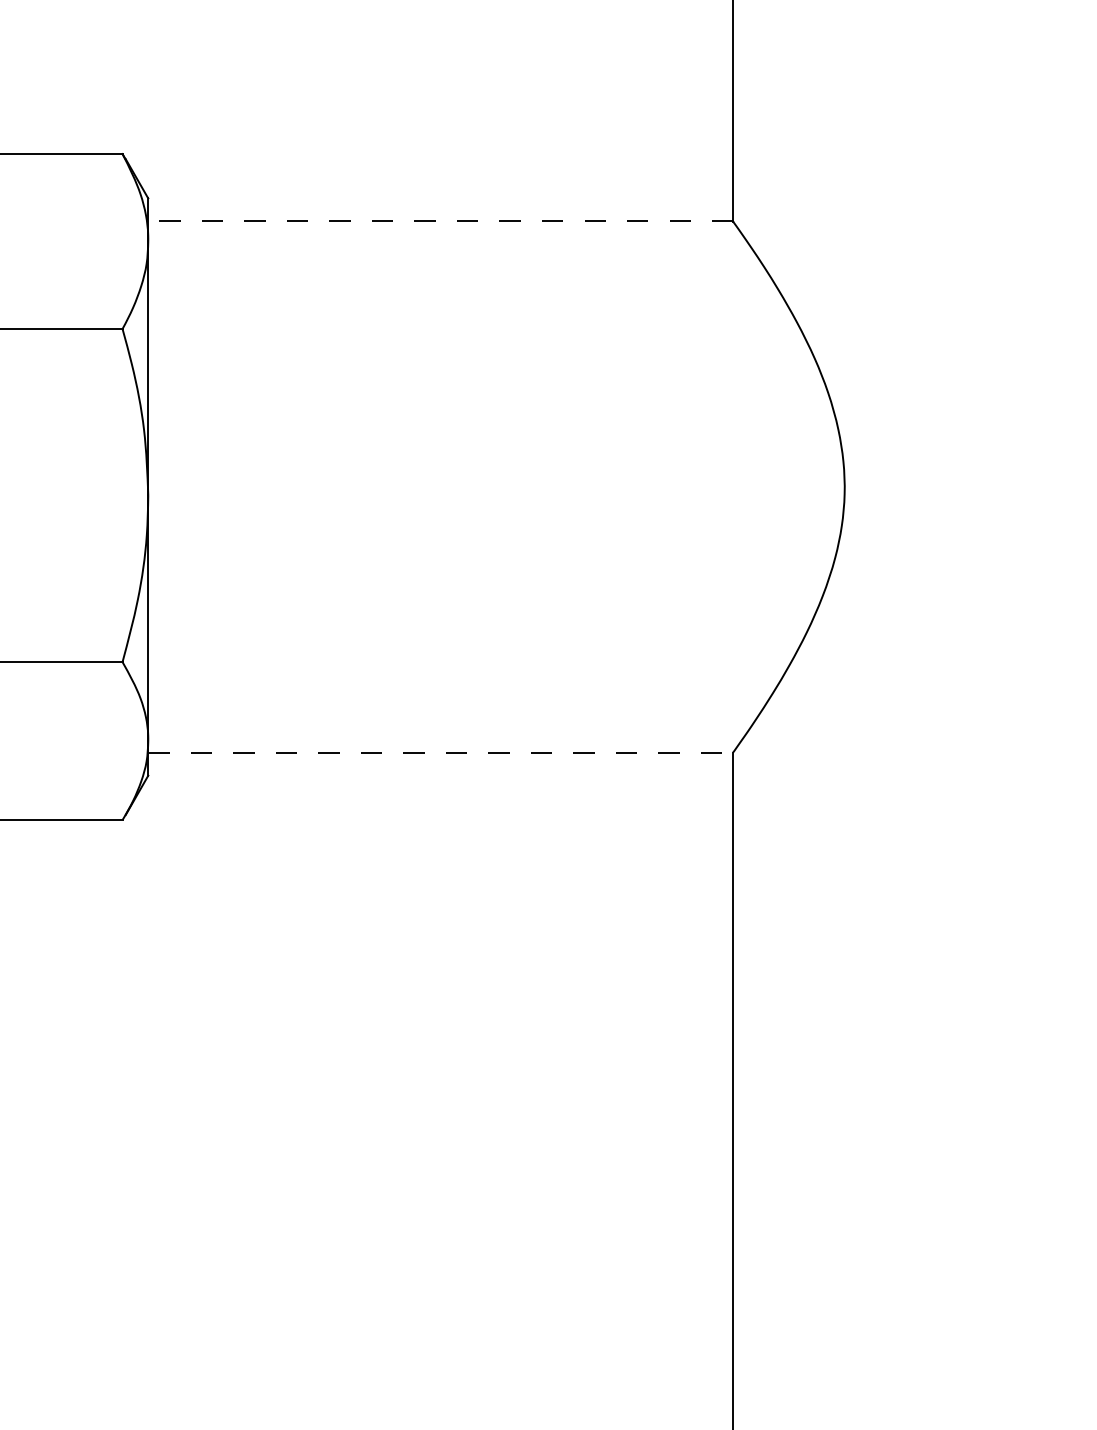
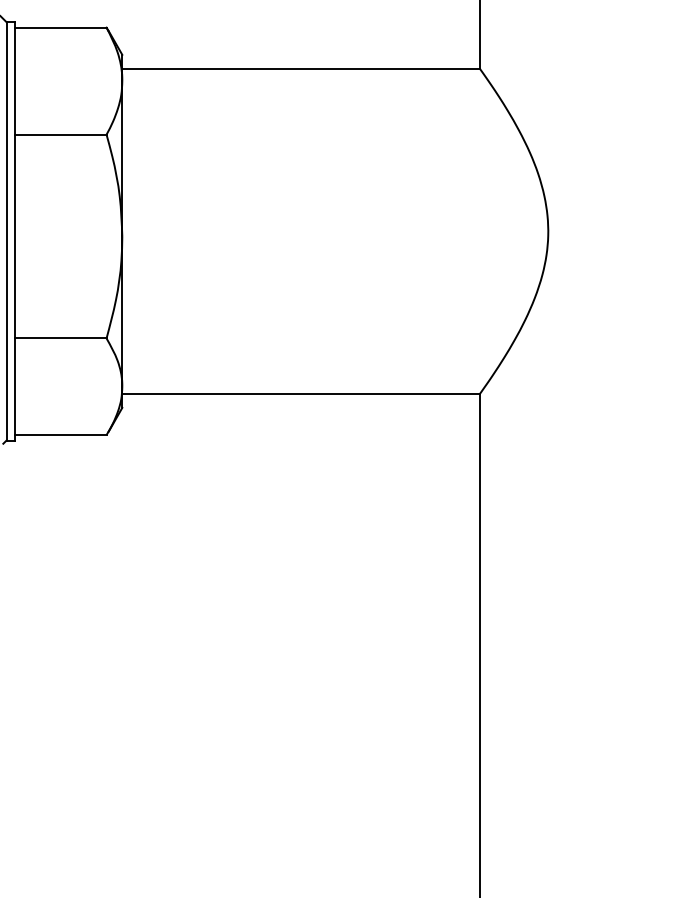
line: (441, 220) -> (301, 68), dashed -> solid
line: (441, 752) -> (301, 393), dashed -> solid

